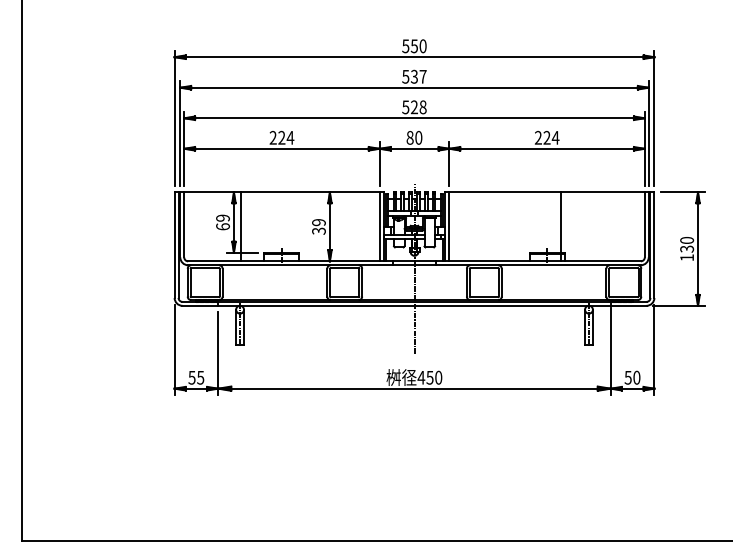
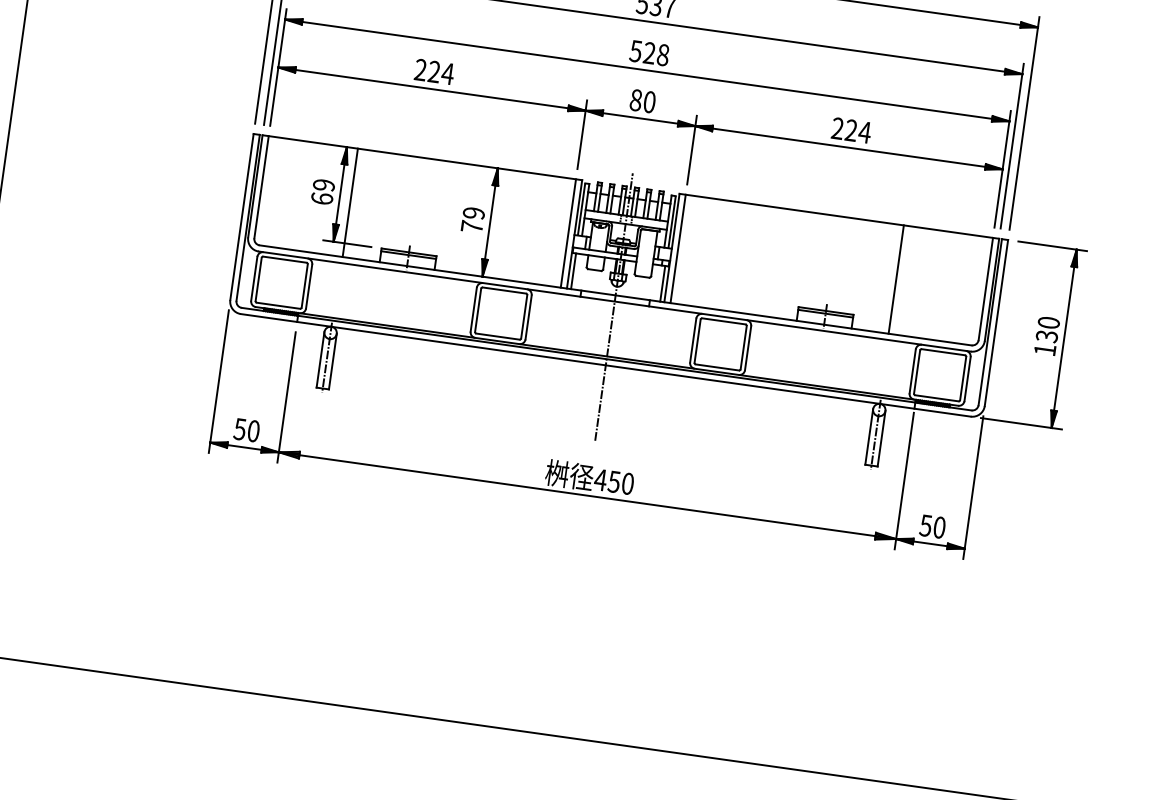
line: (561, 226) -> (896, 279), moved
text: (318, 230) -> (471, 225), 39 -> 79
text: (200, 377) -> (253, 430), 55 -> 50

